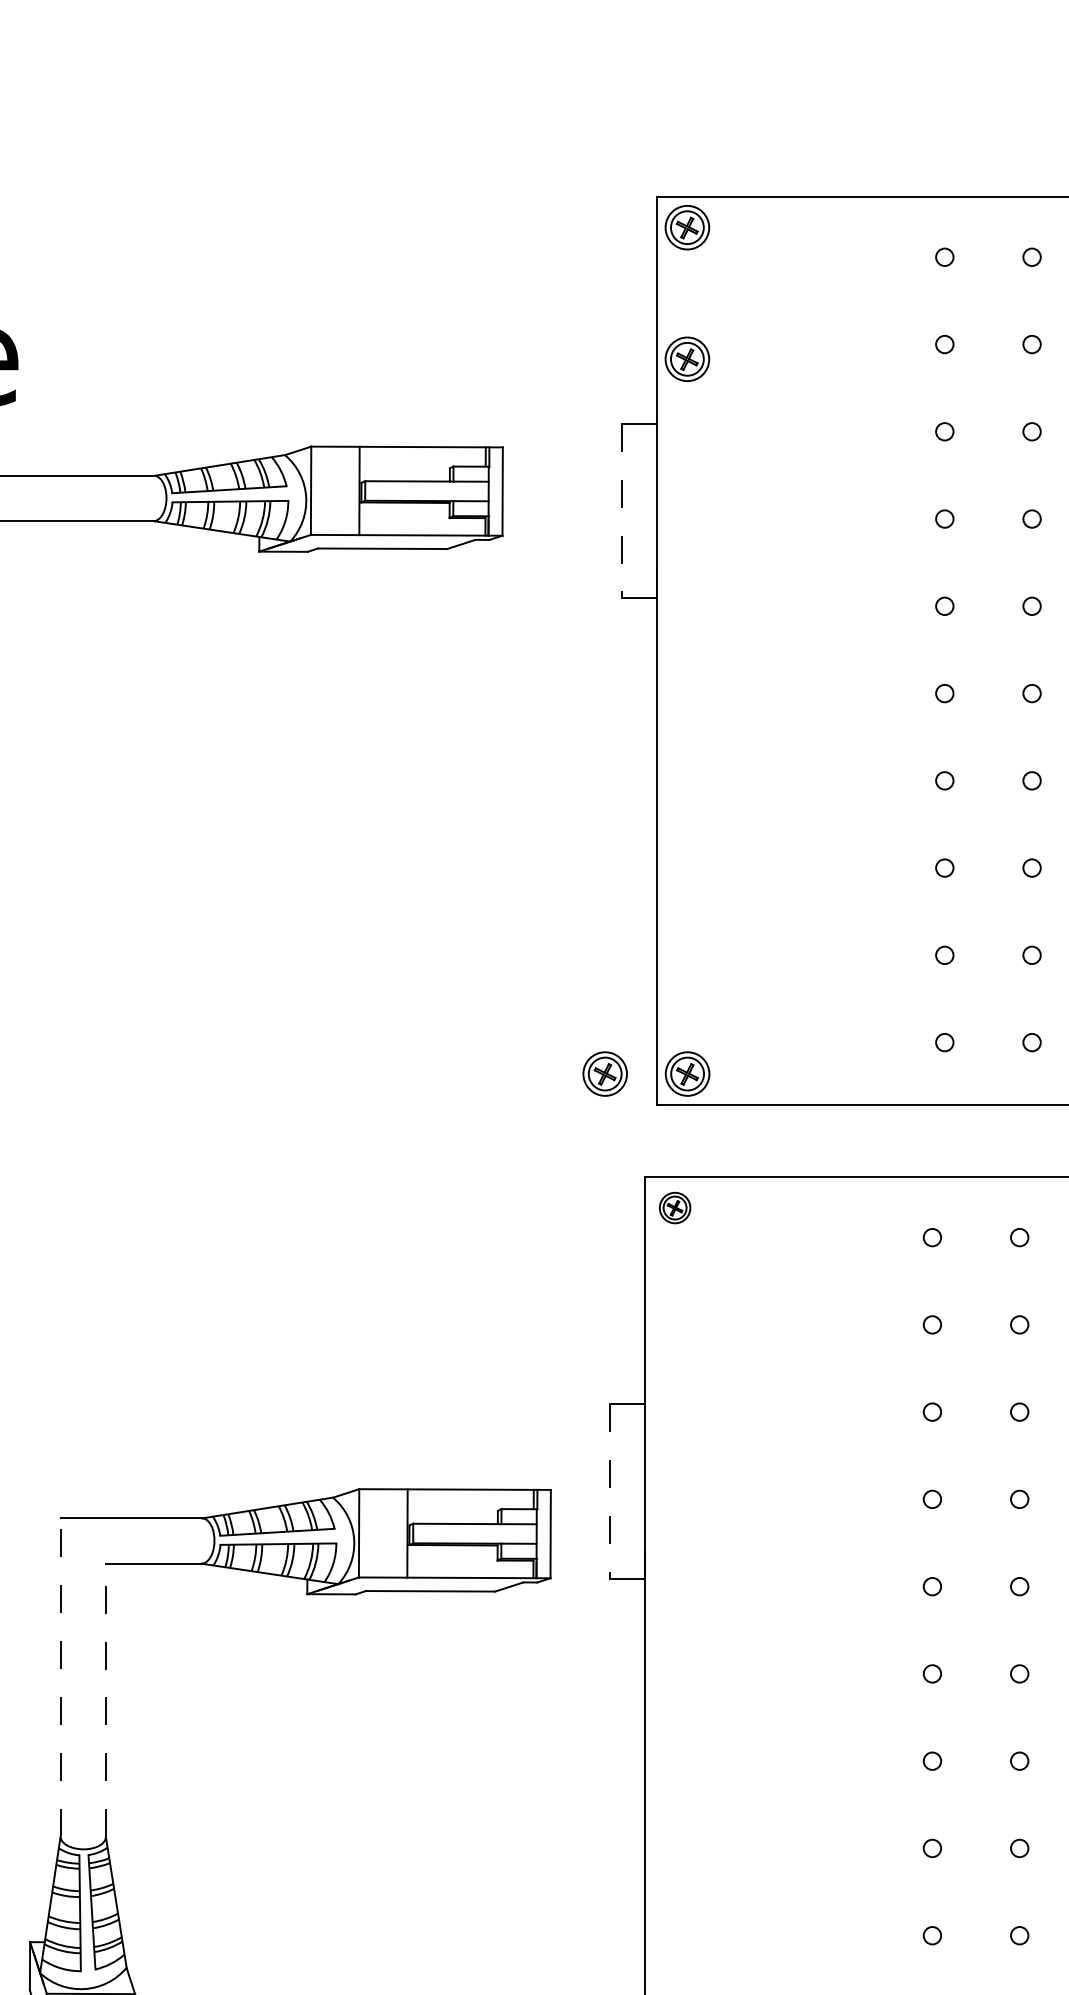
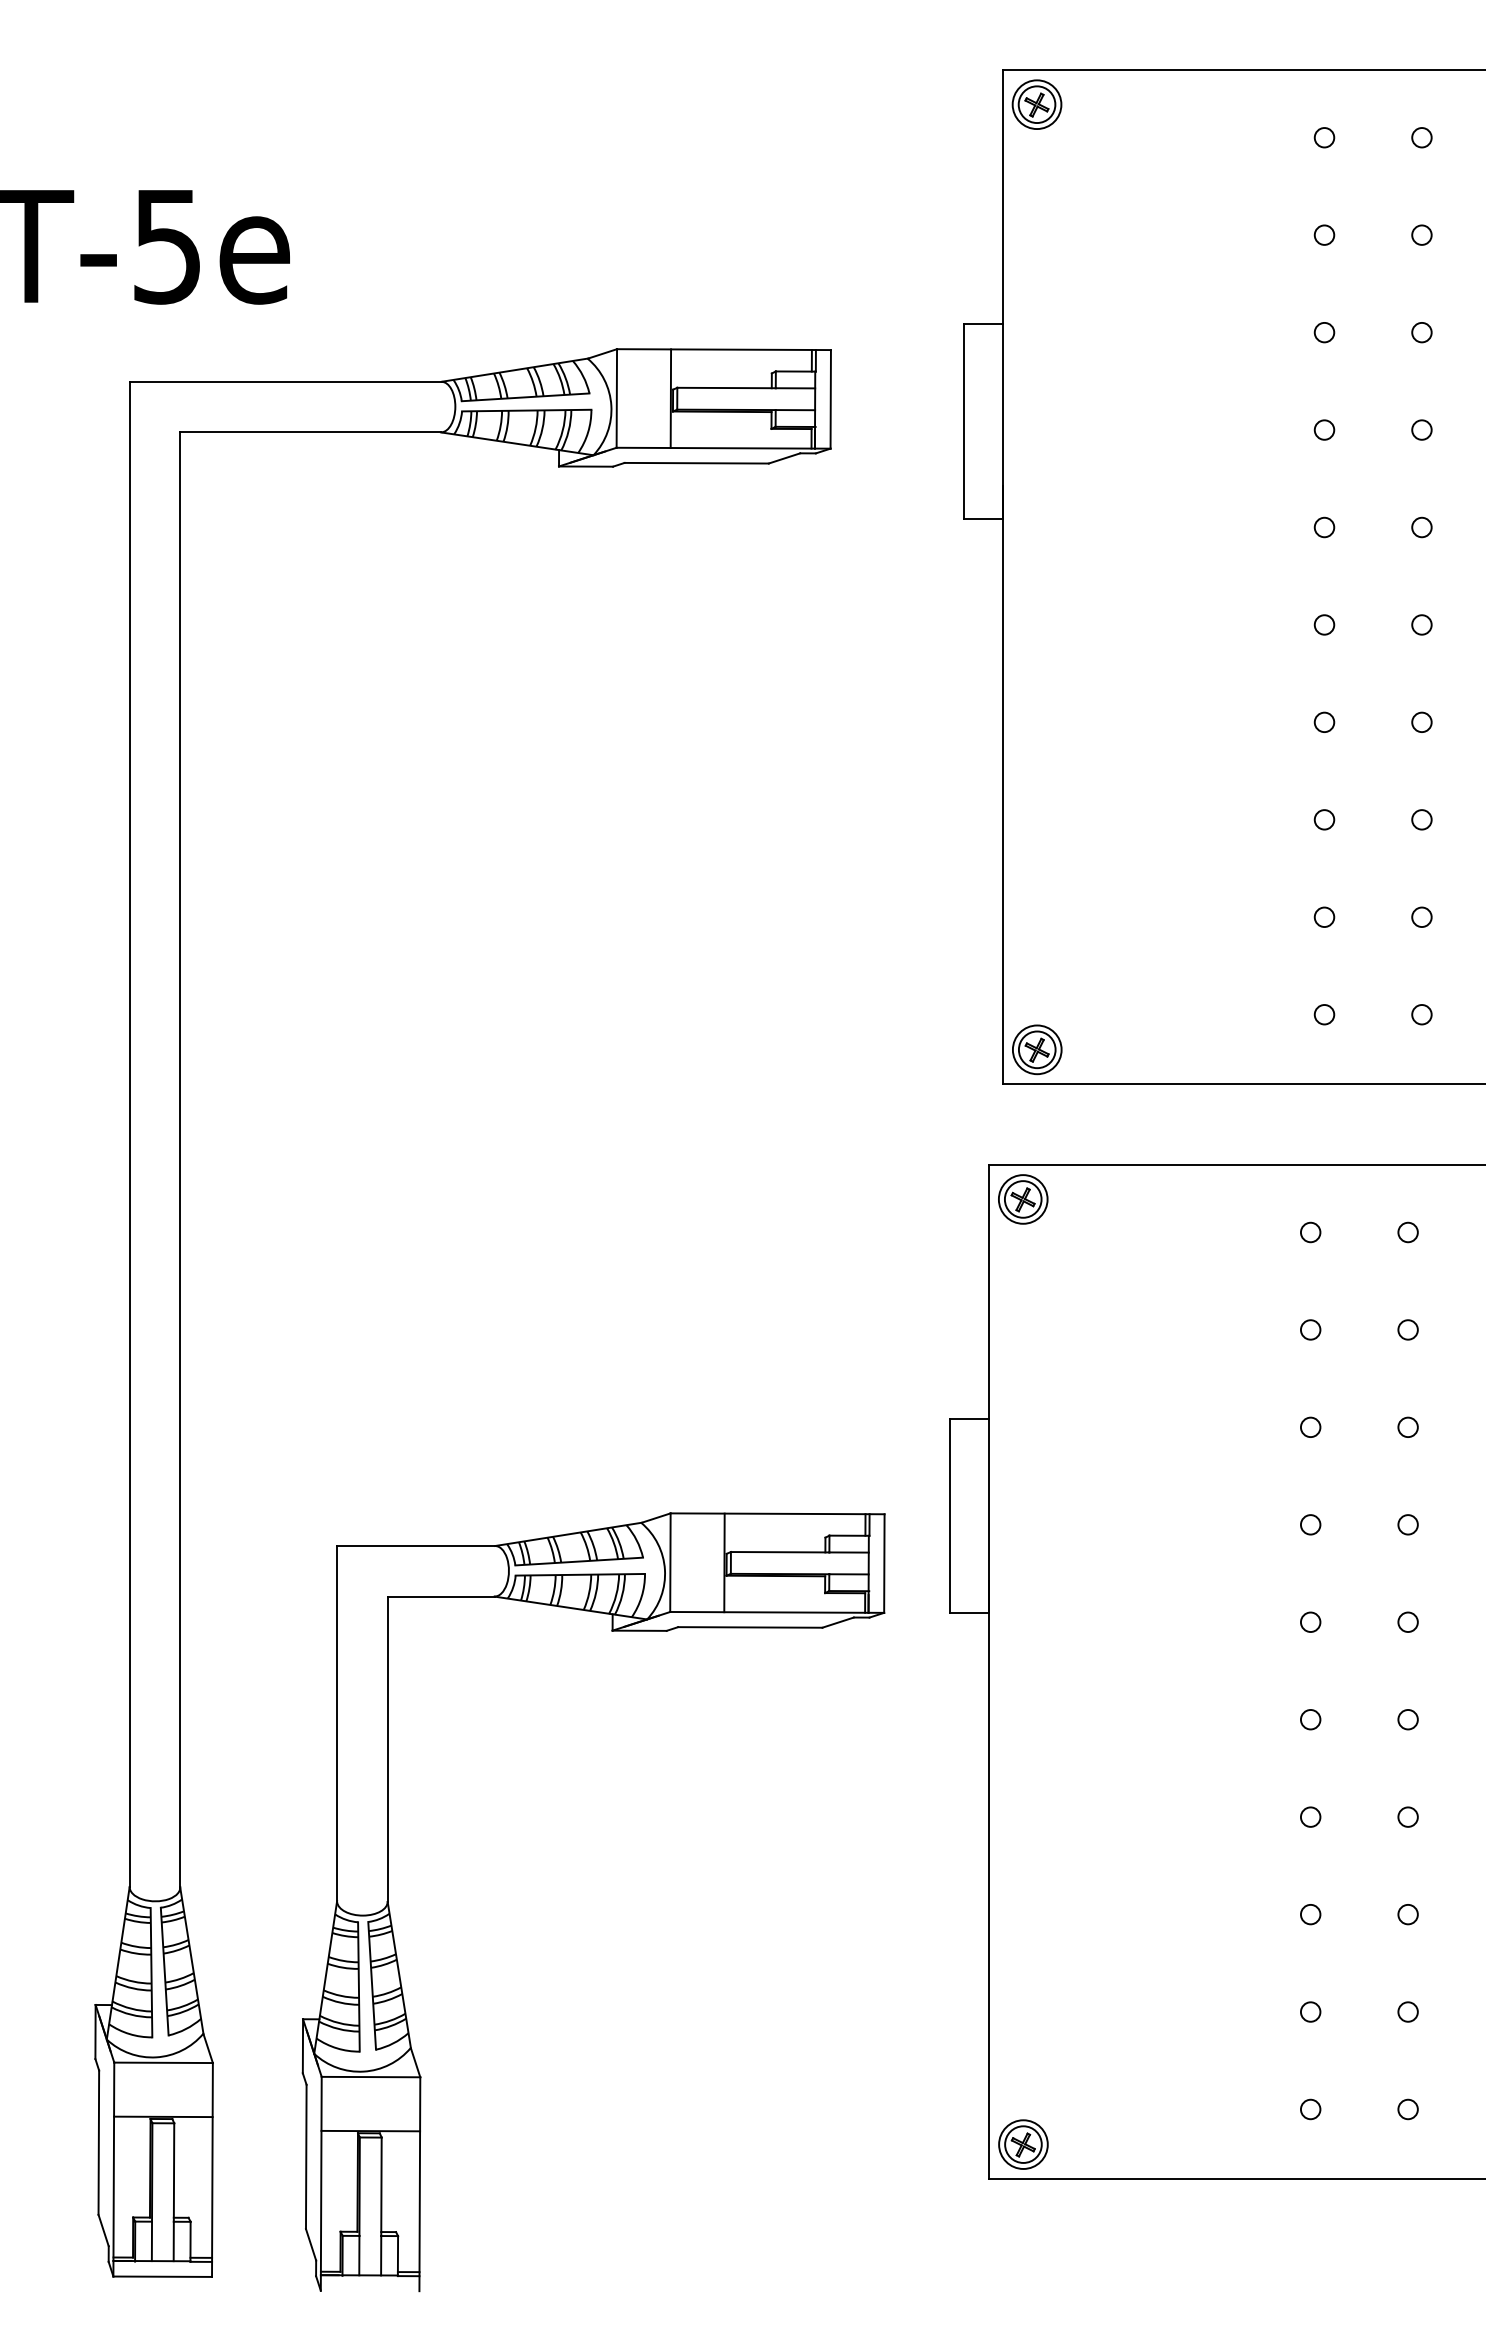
part: (686, 359) -> (1036, 251), removed
line: (621, 511) -> (963, 421), dashed -> solid
part: (605, 1073) -> (945, 1049), removed
part: (675, 1208) -> (1023, 1199), size x1.43
line: (609, 1491) -> (950, 1516), dashed -> solid
line: (60, 1677) -> (337, 1723), dashed -> solid
line: (105, 1700) -> (387, 1749), dashed -> solid

